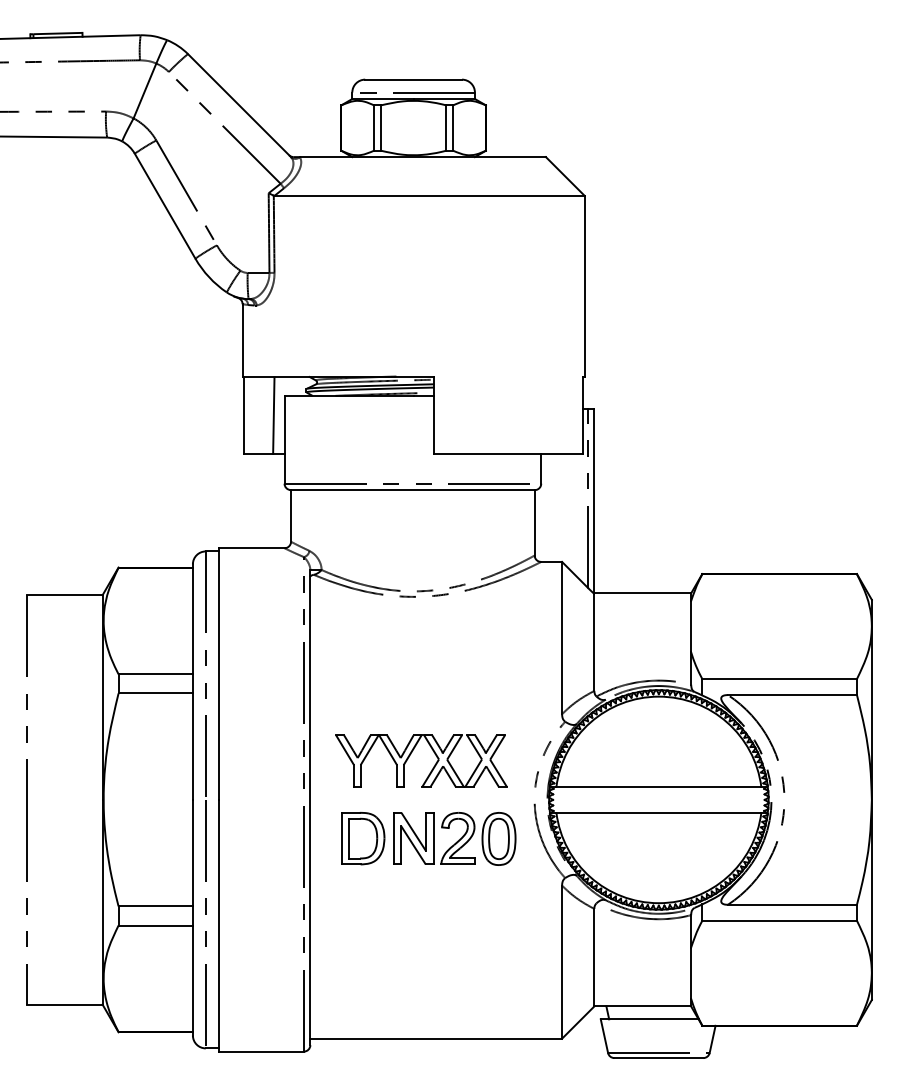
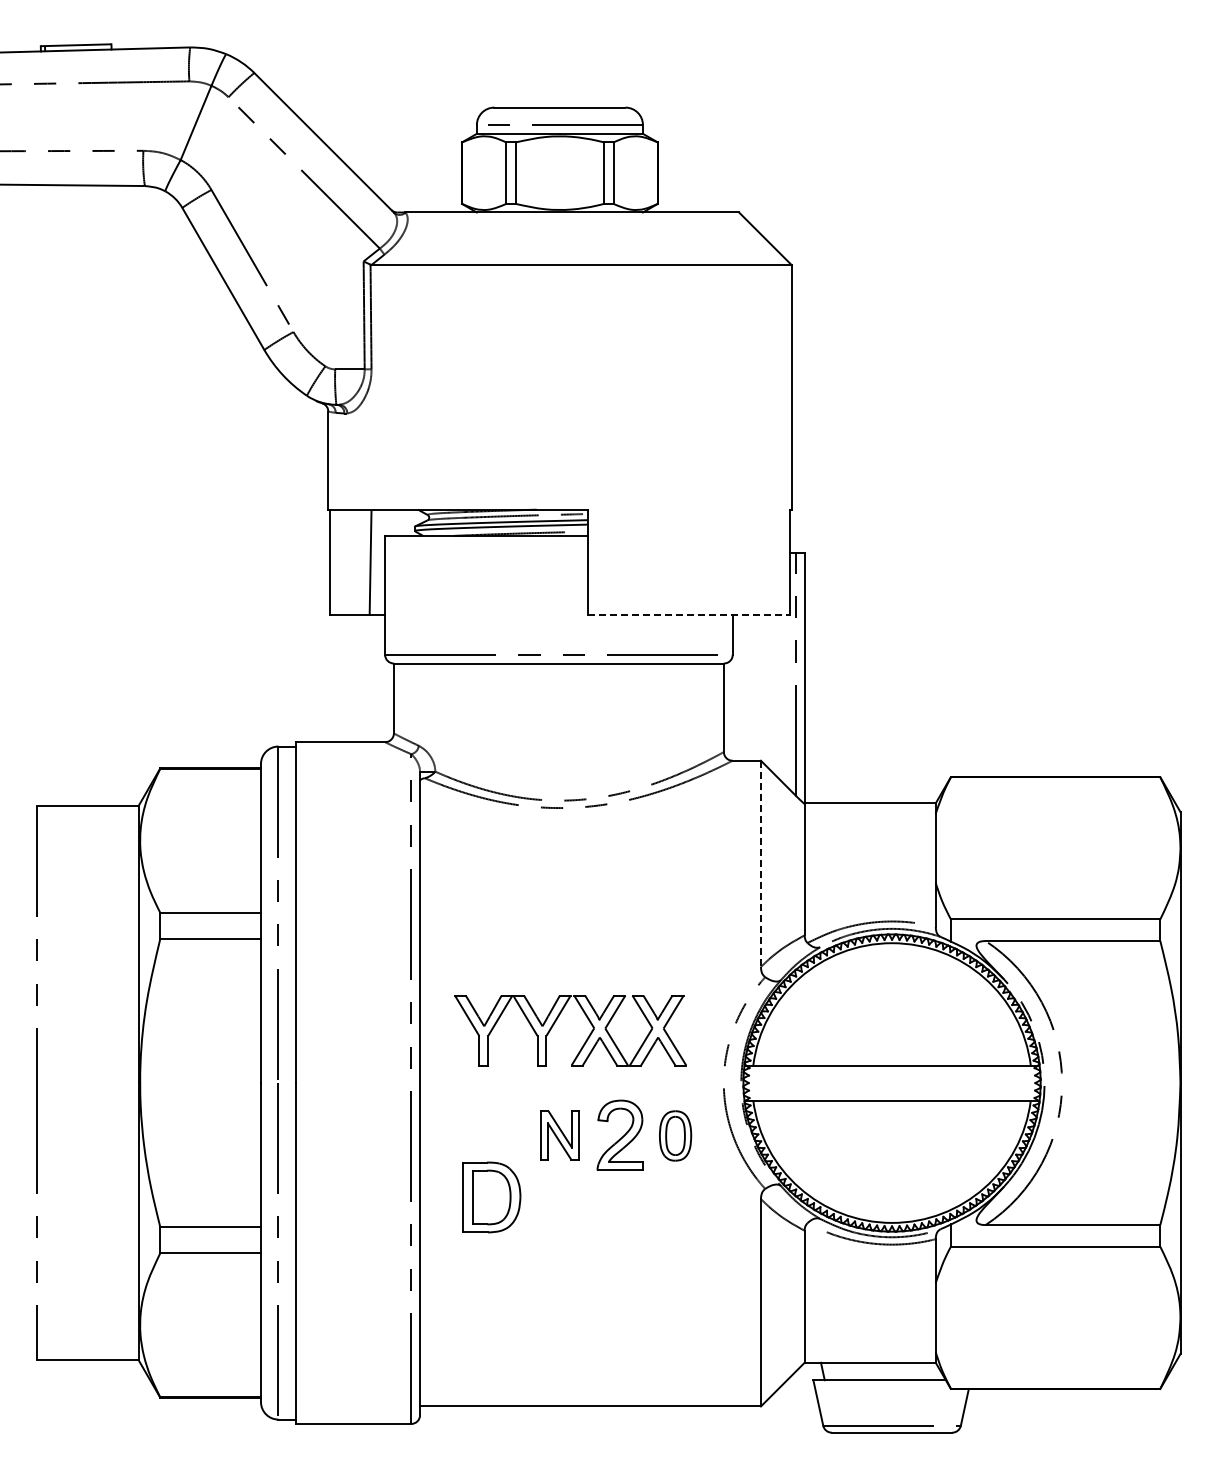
line: (508, 453) -> (688, 614), solid -> dashed
line: (561, 638) -> (760, 864), solid -> dashed
part: (363, 838) -> (491, 1197), moved
part: (413, 838) -> (559, 1135), size x0.7
part: (498, 838) -> (675, 1135), size x0.7

